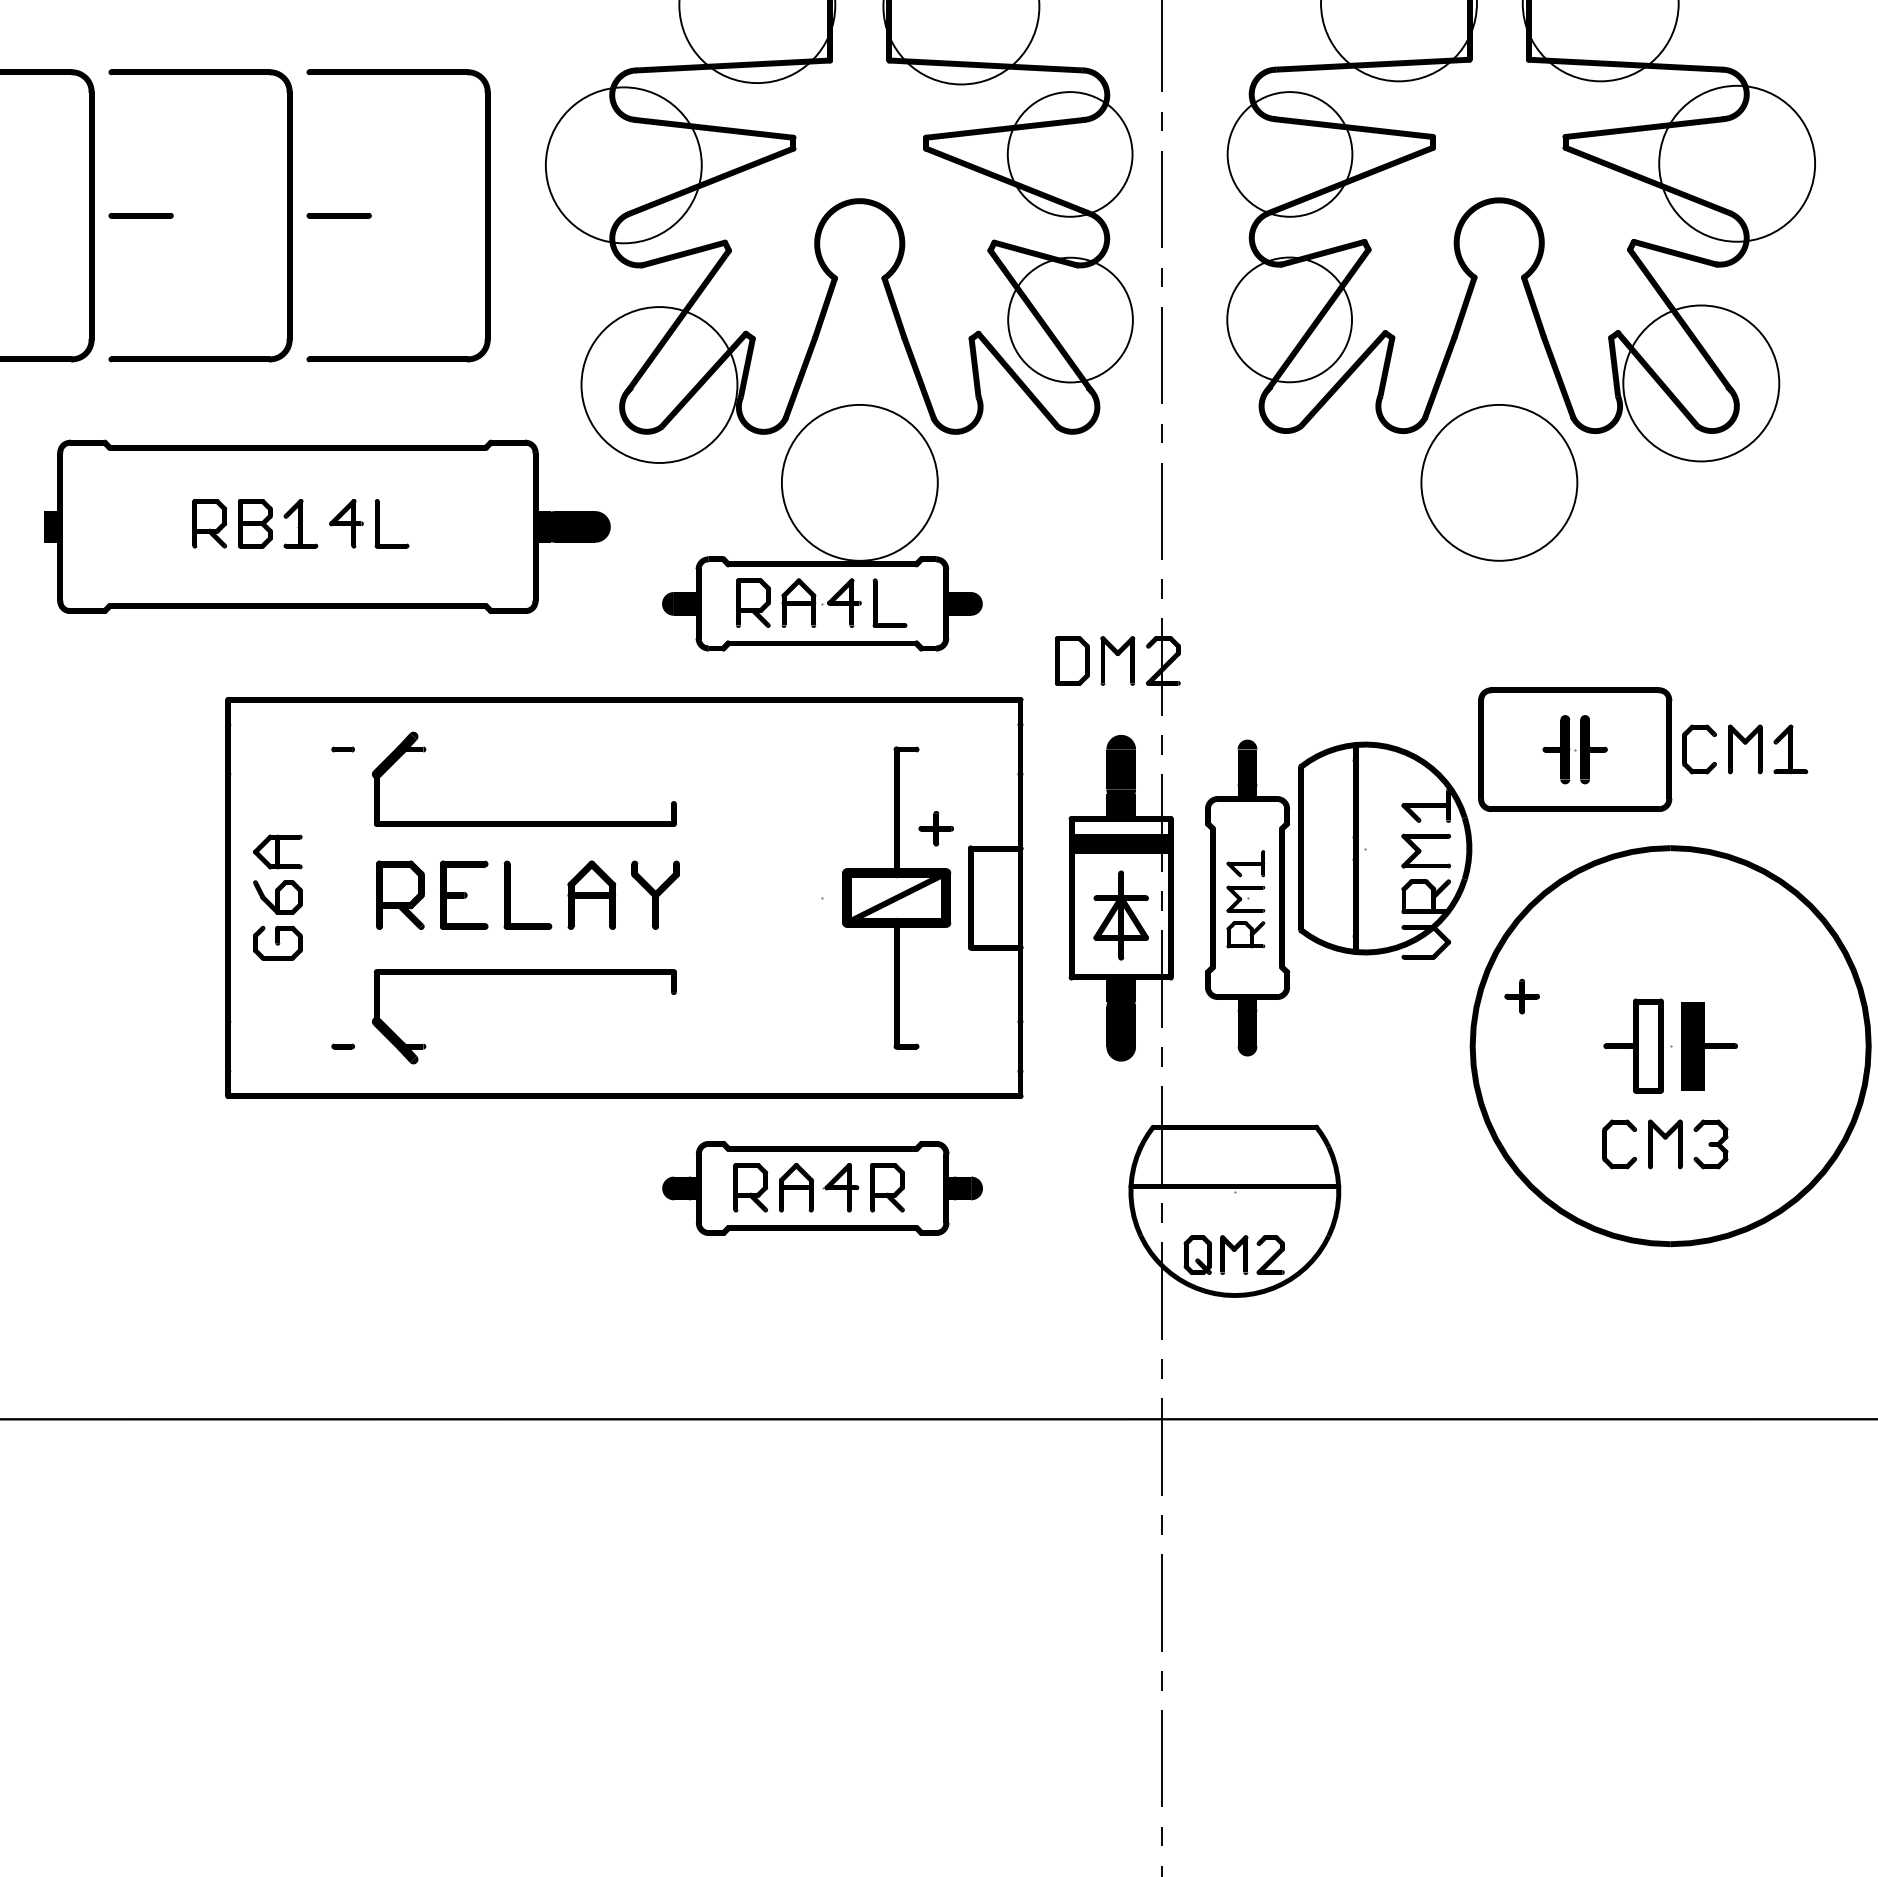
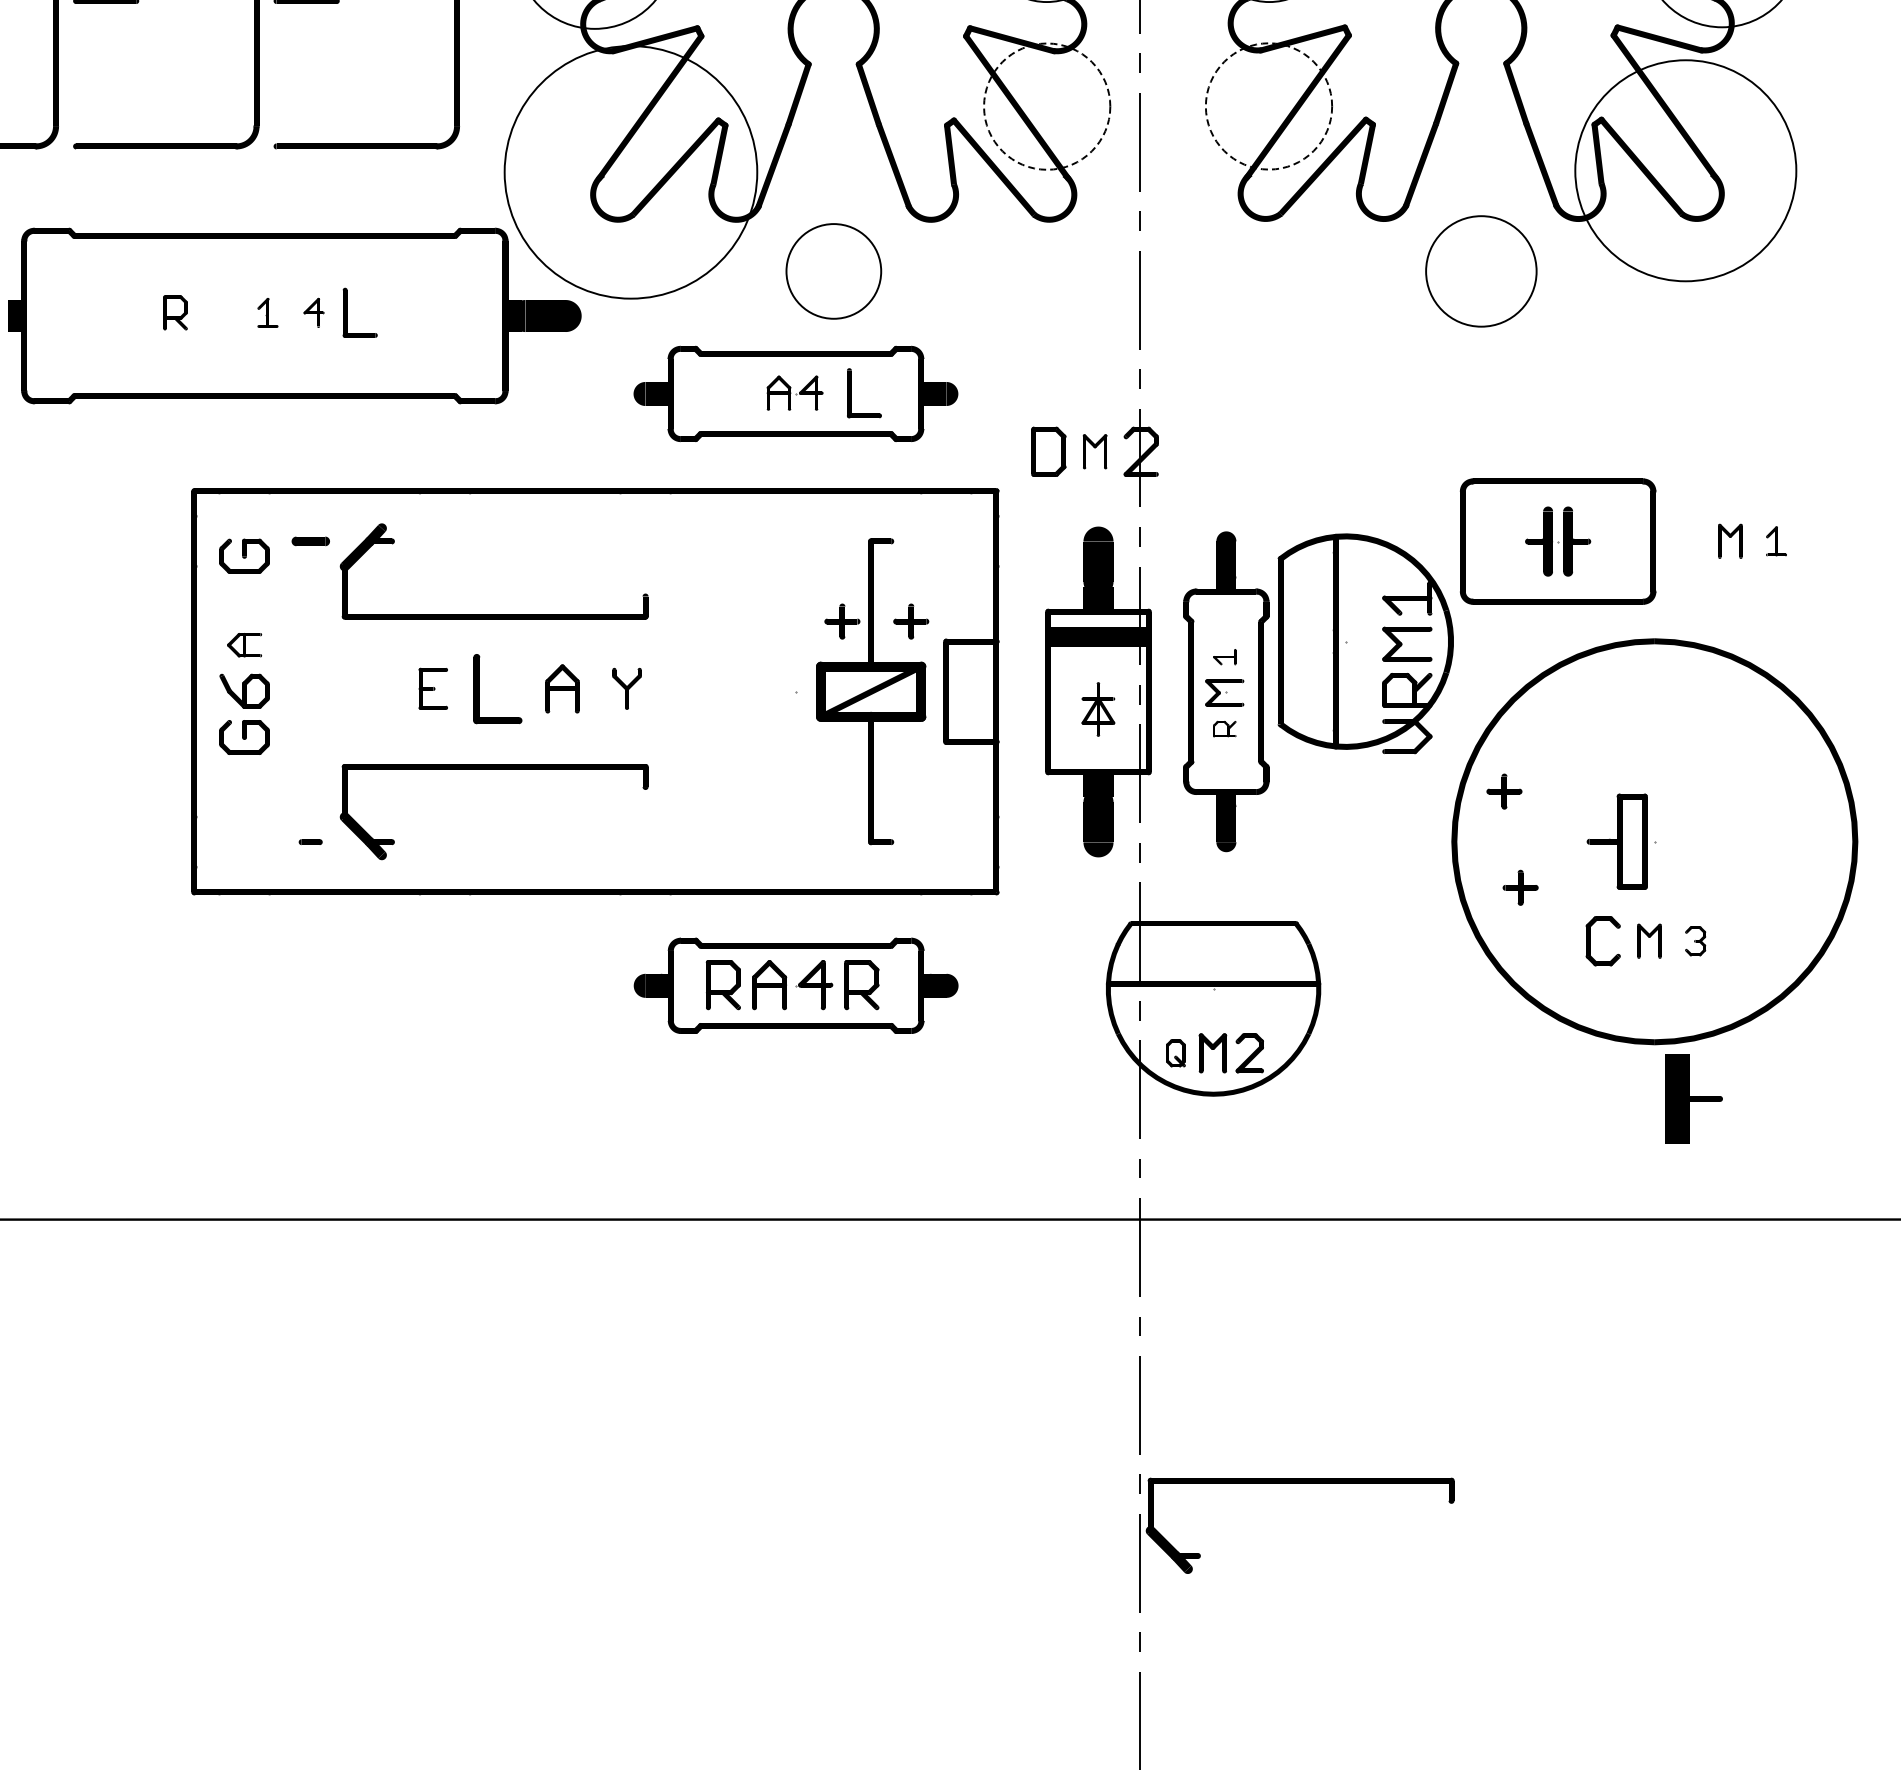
circle: (1070, 319) -> (1047, 106), solid -> dashed
circle: (1289, 319) -> (1268, 106), solid -> dashed
circle: (1701, 383) -> (1686, 170), size x1.4
circle: (659, 384) -> (630, 171), size x1.6
circle: (859, 482) -> (833, 271), size x0.6
circle: (1499, 482) -> (1481, 271), size x0.7
part: (209, 523) -> (175, 312), size x0.7
part: (255, 523) -> (221, 312), removed
part: (300, 523) -> (267, 312), size x0.6
part: (346, 523) -> (314, 312), size x0.6
part: (753, 602) -> (726, 392), removed
part: (821, 602) -> (795, 392), size x0.7
part: (1117, 660) -> (1094, 451), size x0.7
part: (342, 749) -> (310, 541), size x1.6
part: (1686, 749) -> (1670, 541), removed
part: (1745, 749) -> (1730, 541), size x0.7
part: (1790, 749) -> (1776, 541), size x0.6
part: (277, 763) -> (244, 555), added
part: (867, 828) -> (841, 621), added
part: (277, 851) -> (244, 644), size x0.7
part: (1245, 863) -> (1224, 656), size x0.6
part: (400, 894) -> (368, 688), removed
part: (464, 894) -> (433, 688), size x0.6
part: (591, 894) -> (562, 688), size x0.7
part: (655, 894) -> (626, 688), size x0.6
part: (1120, 915) -> (1097, 709), size x0.6
part: (1245, 934) -> (1224, 728), size x0.6
part: (1709, 1046) -> (1694, 1099), moved
part: (1537, 1091) -> (1519, 887), added
part: (1665, 1144) -> (1649, 941), size x0.7
part: (1710, 1144) -> (1695, 941), size x0.6
part: (1197, 1254) -> (1175, 1052), size x0.7
part: (1320, 1679) -> (1300, 1483), added

